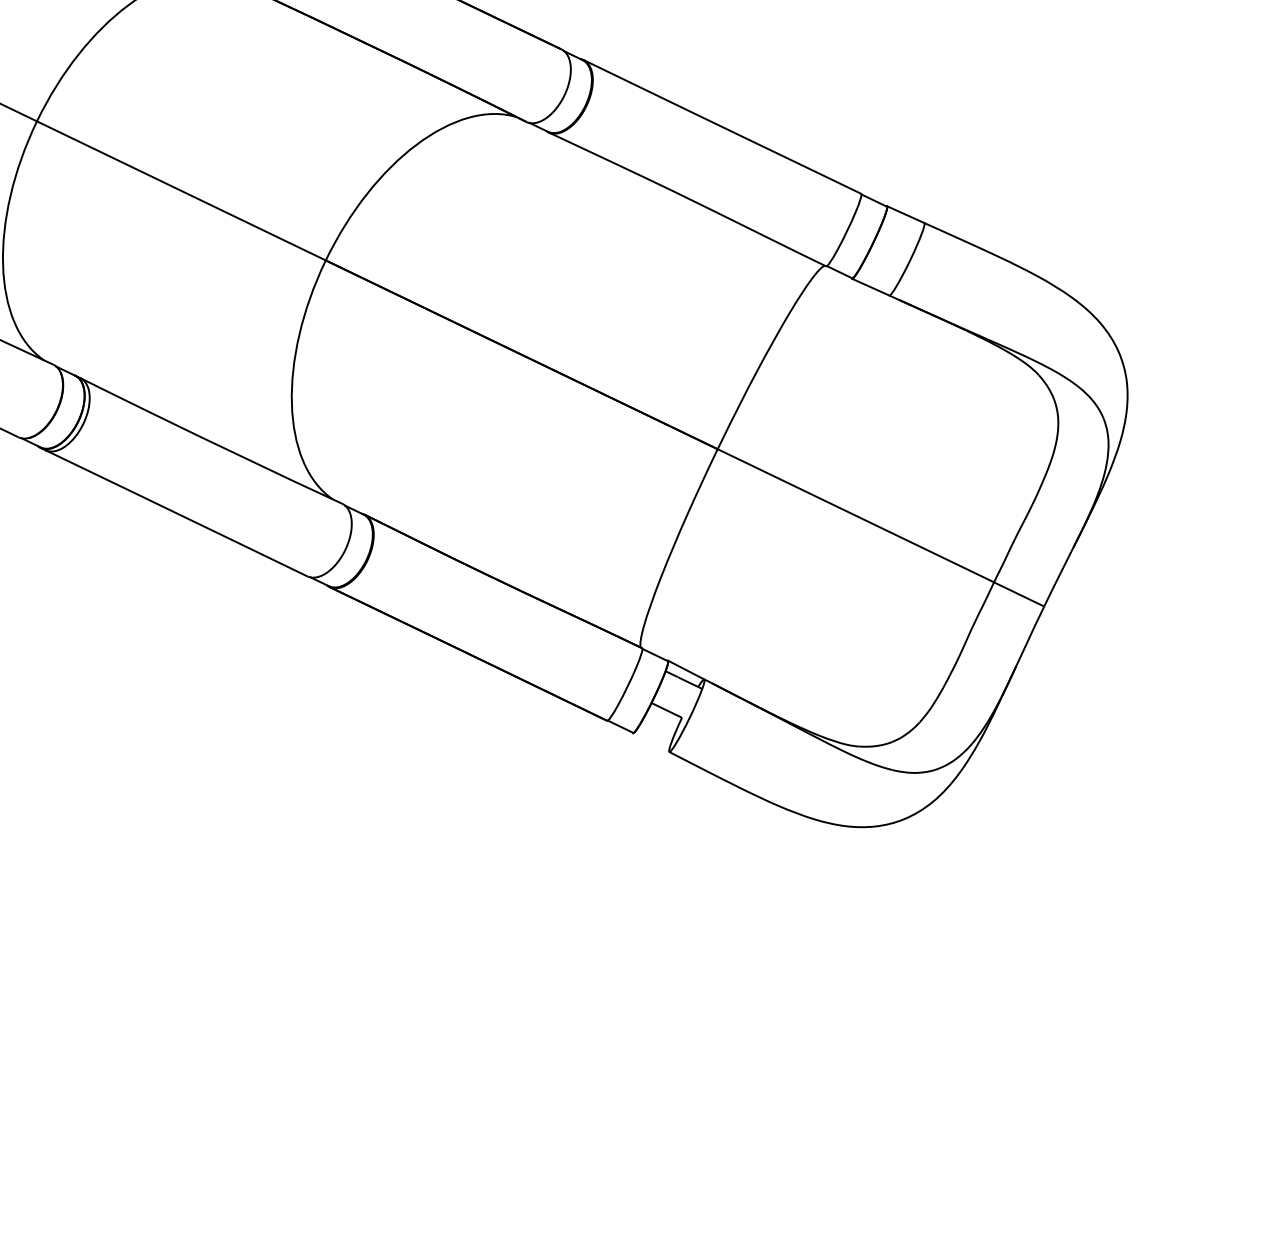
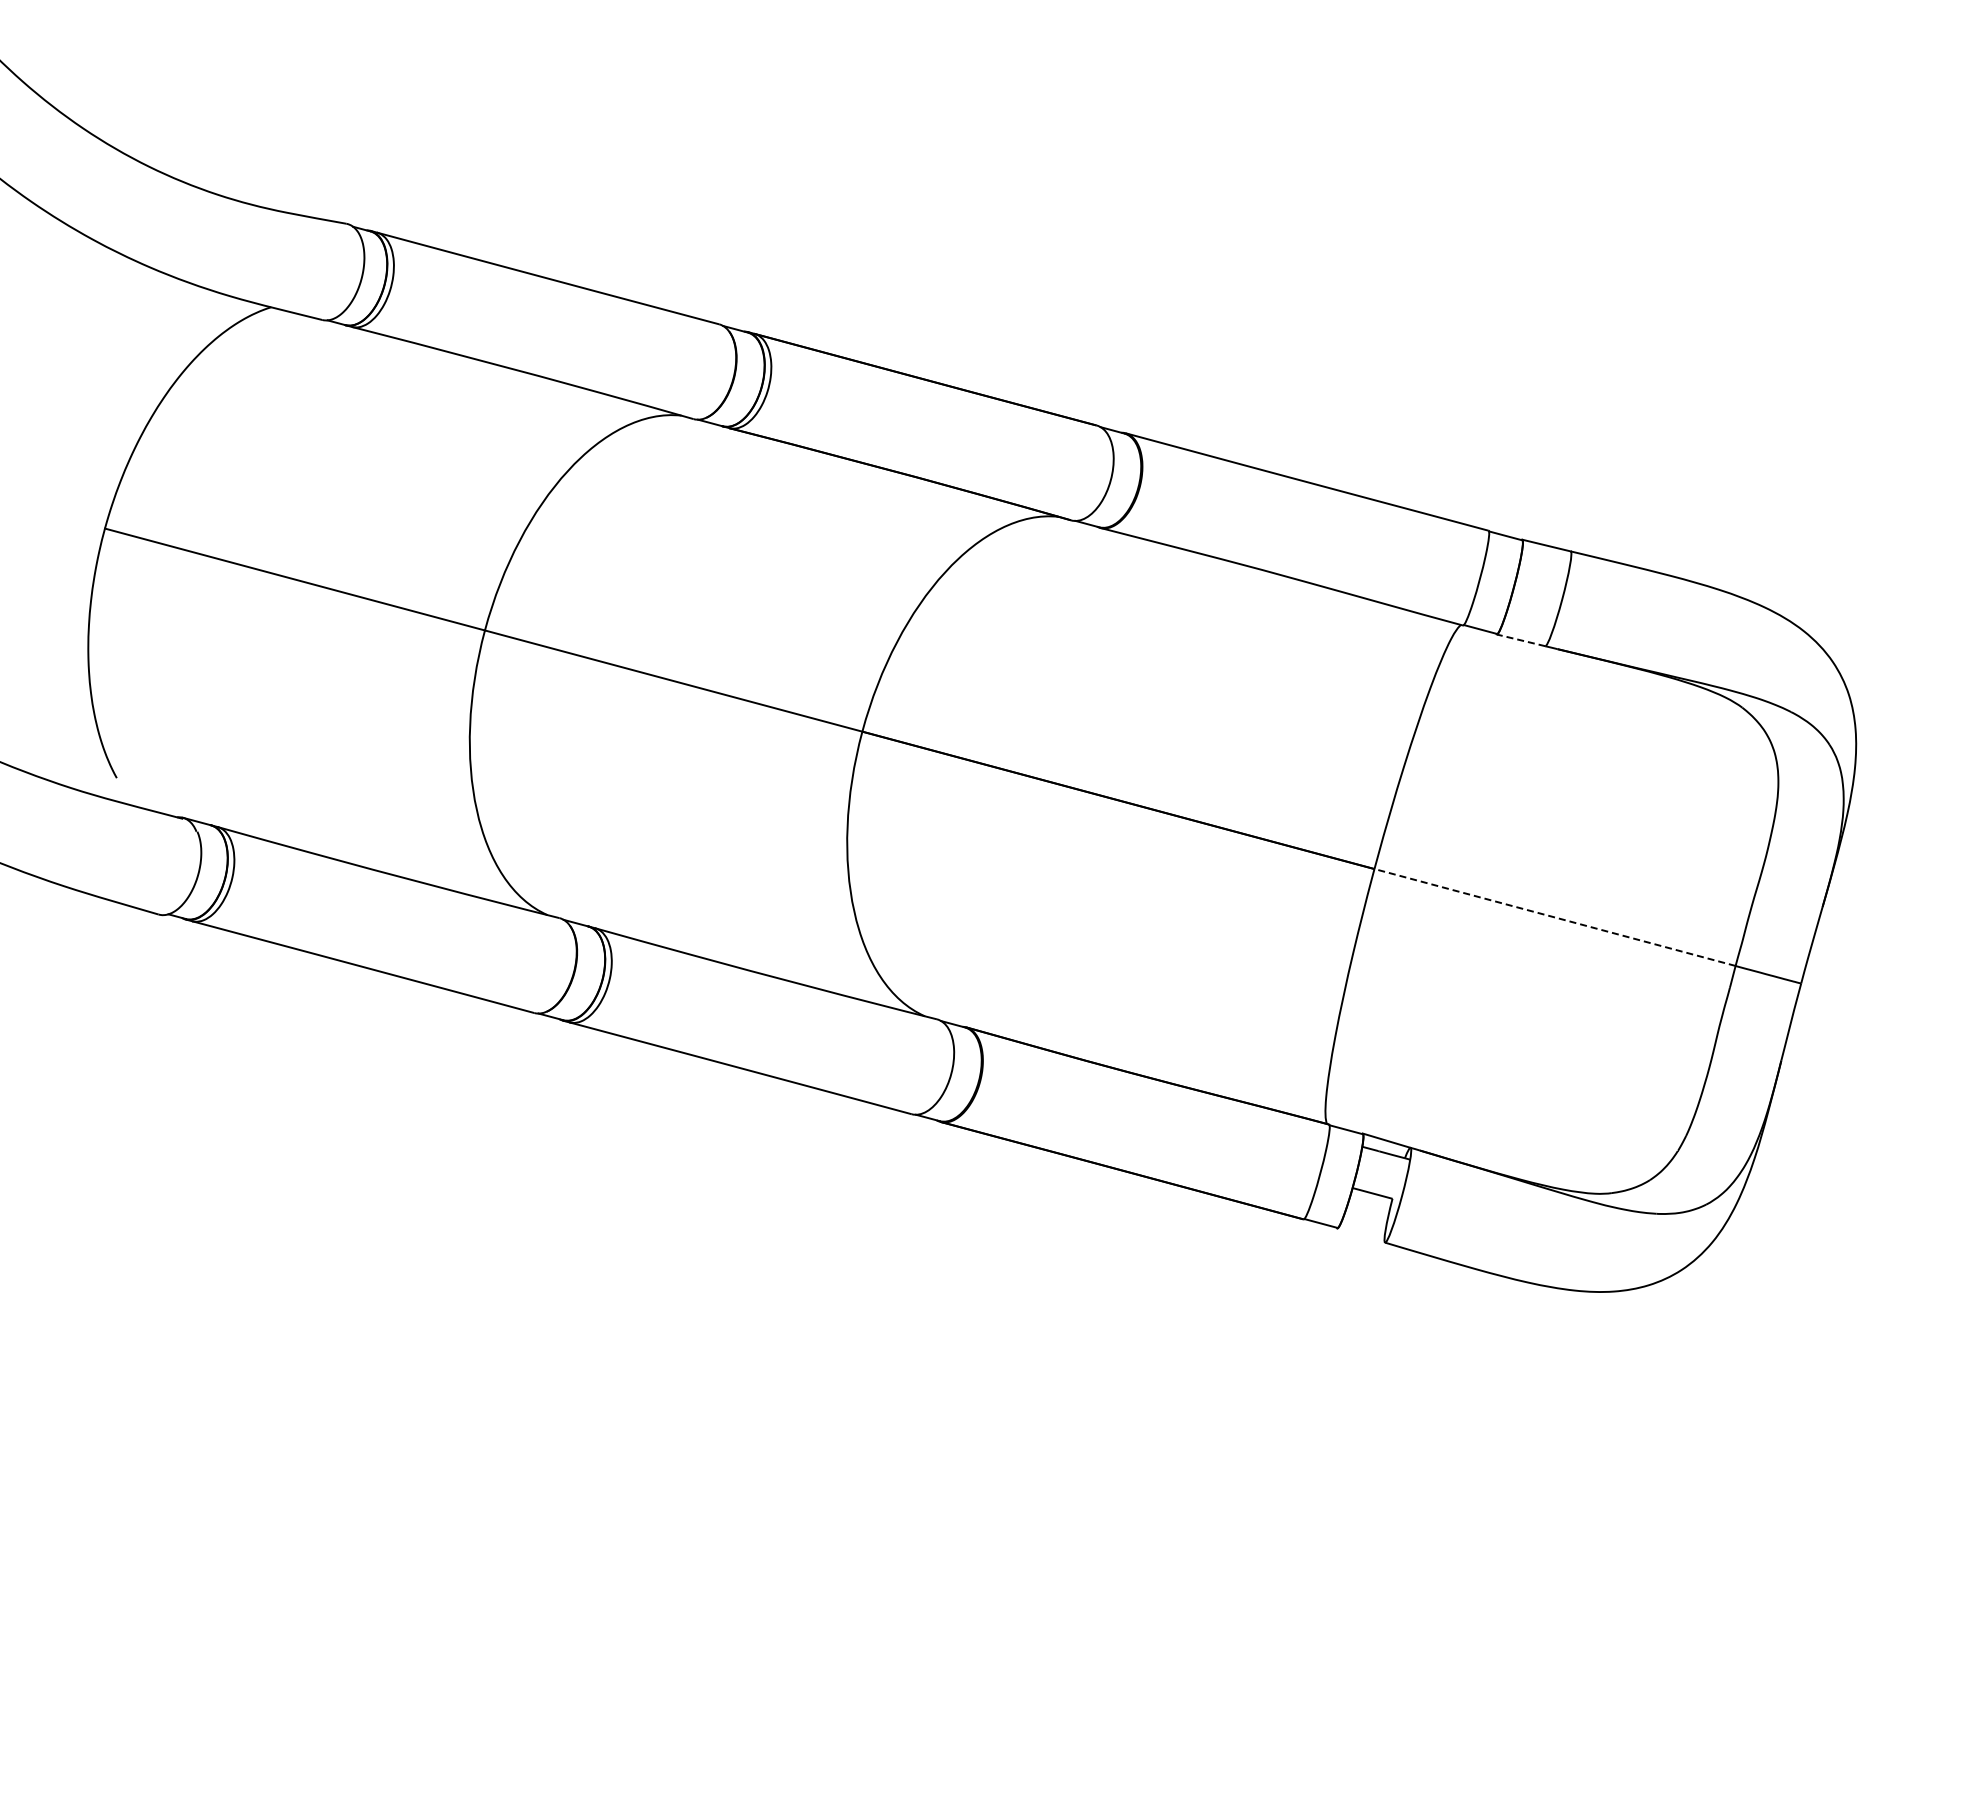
line: (871, 287) -> (1521, 640), solid -> dashed
line: (856, 515) -> (1555, 917), solid -> dashed

